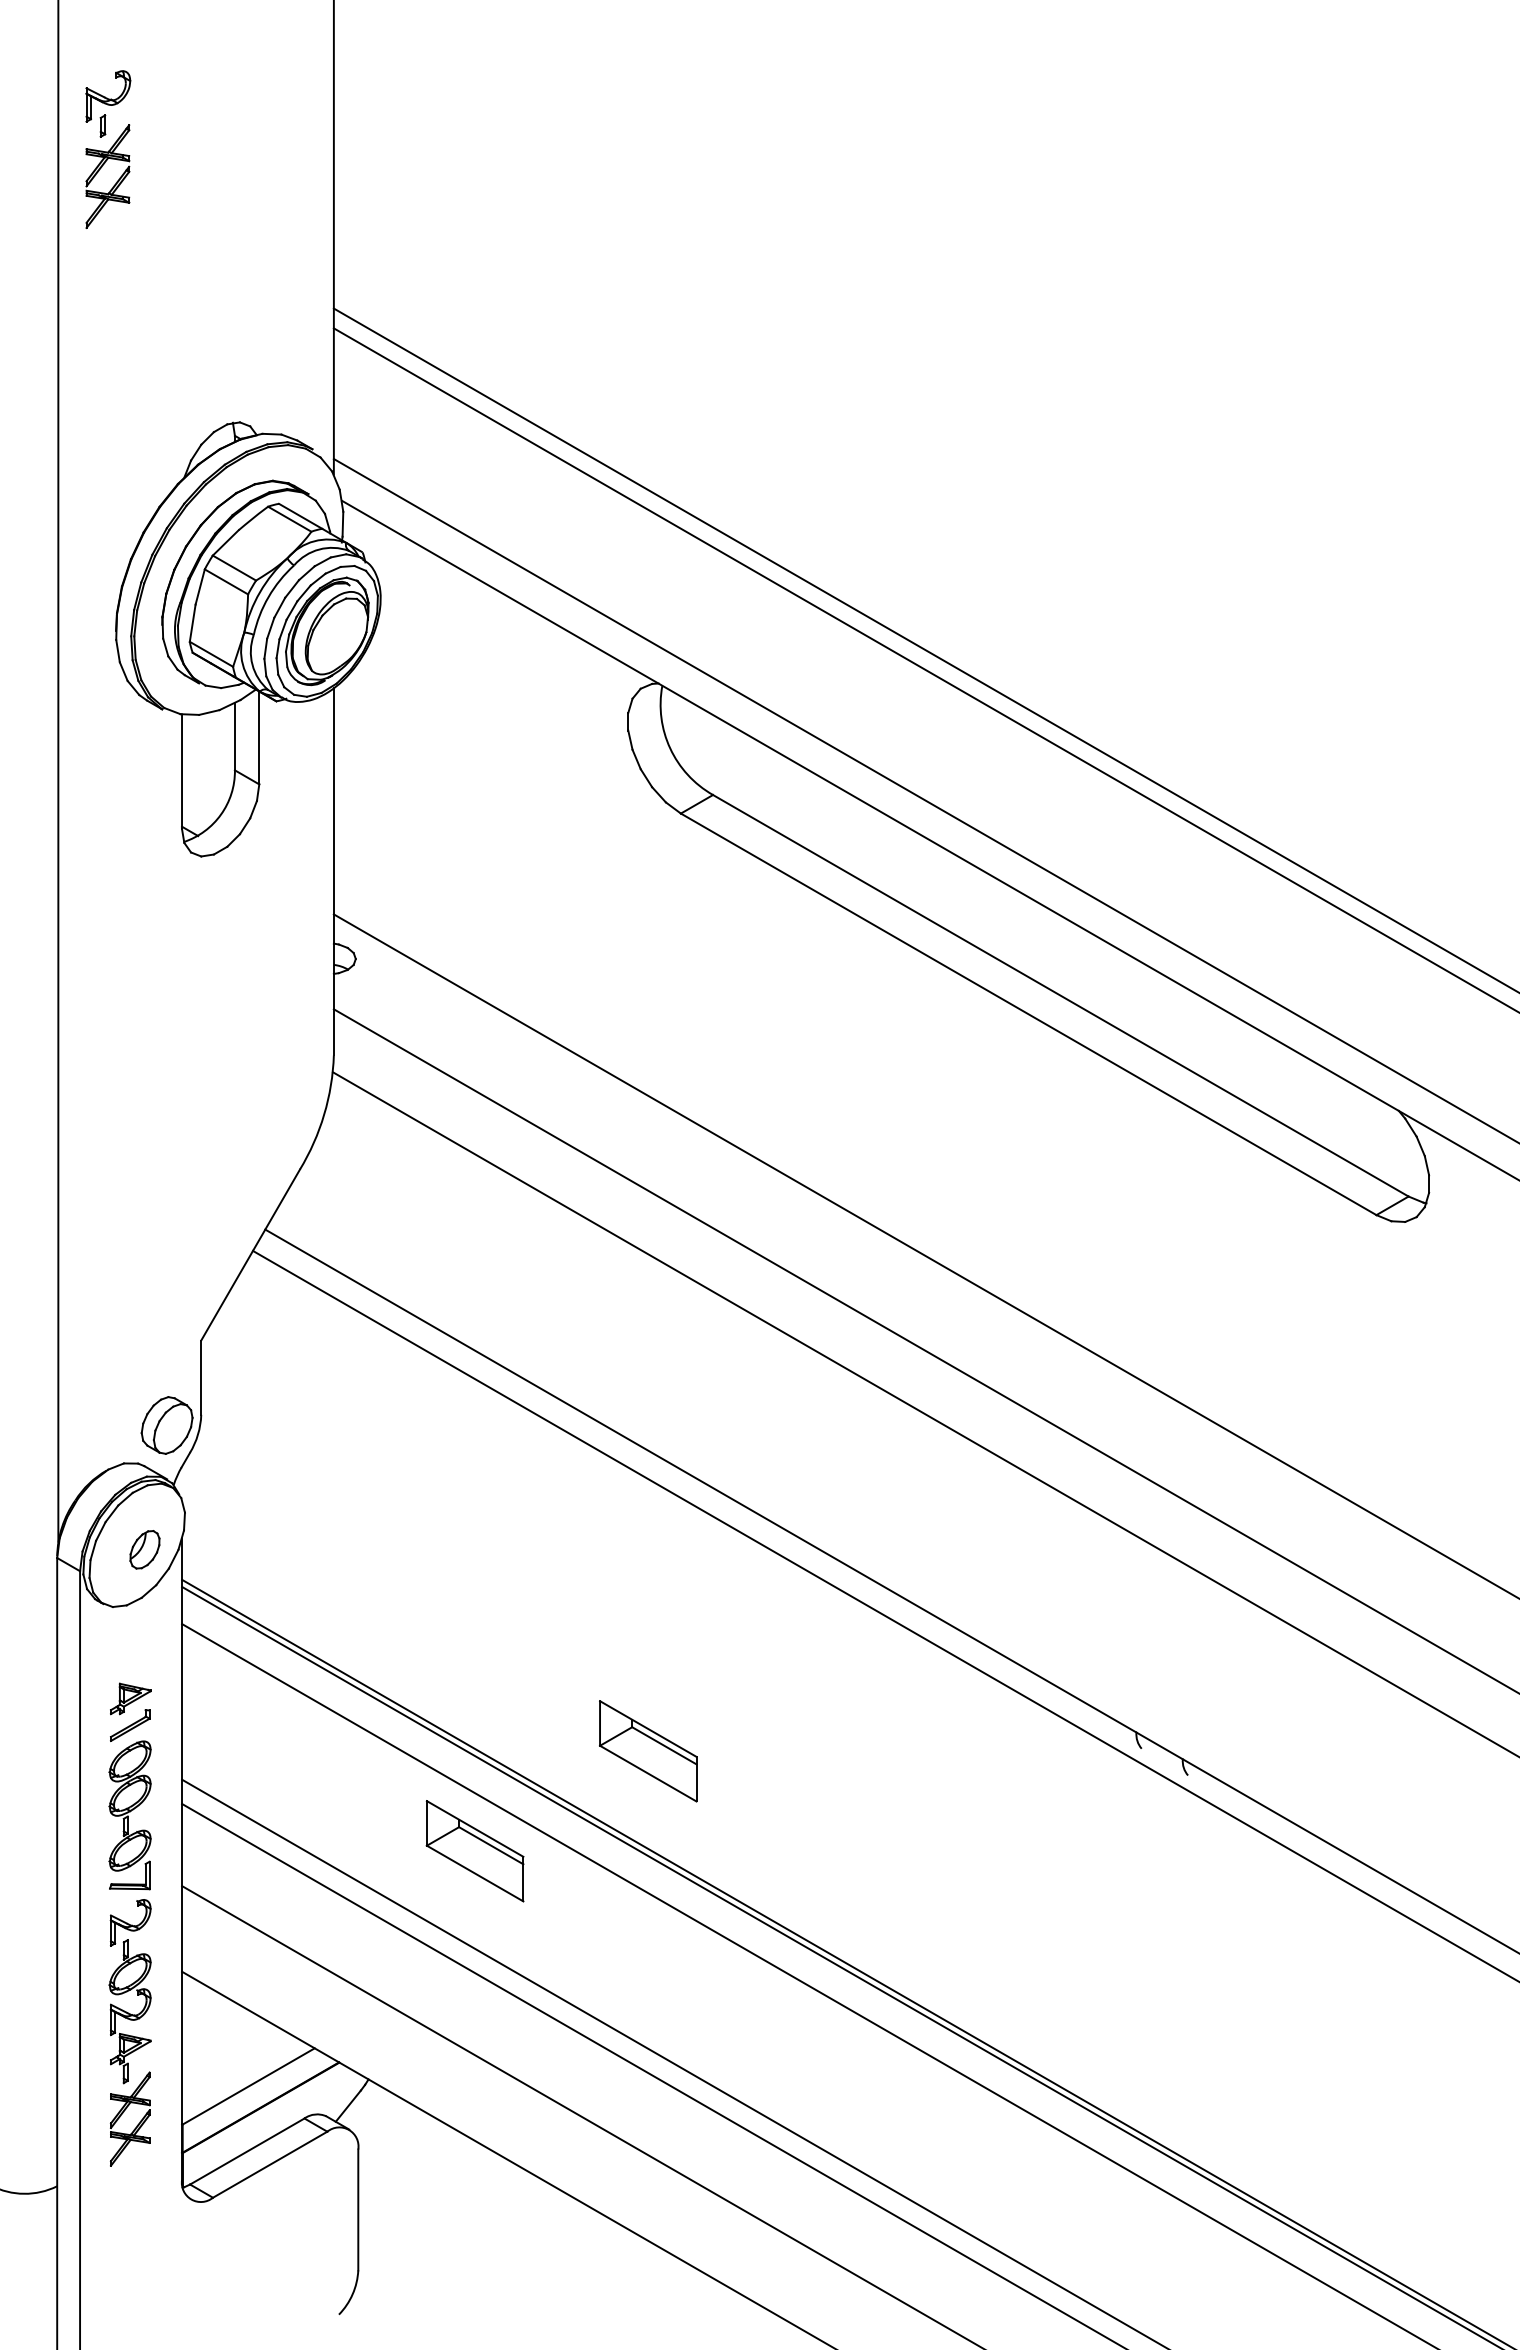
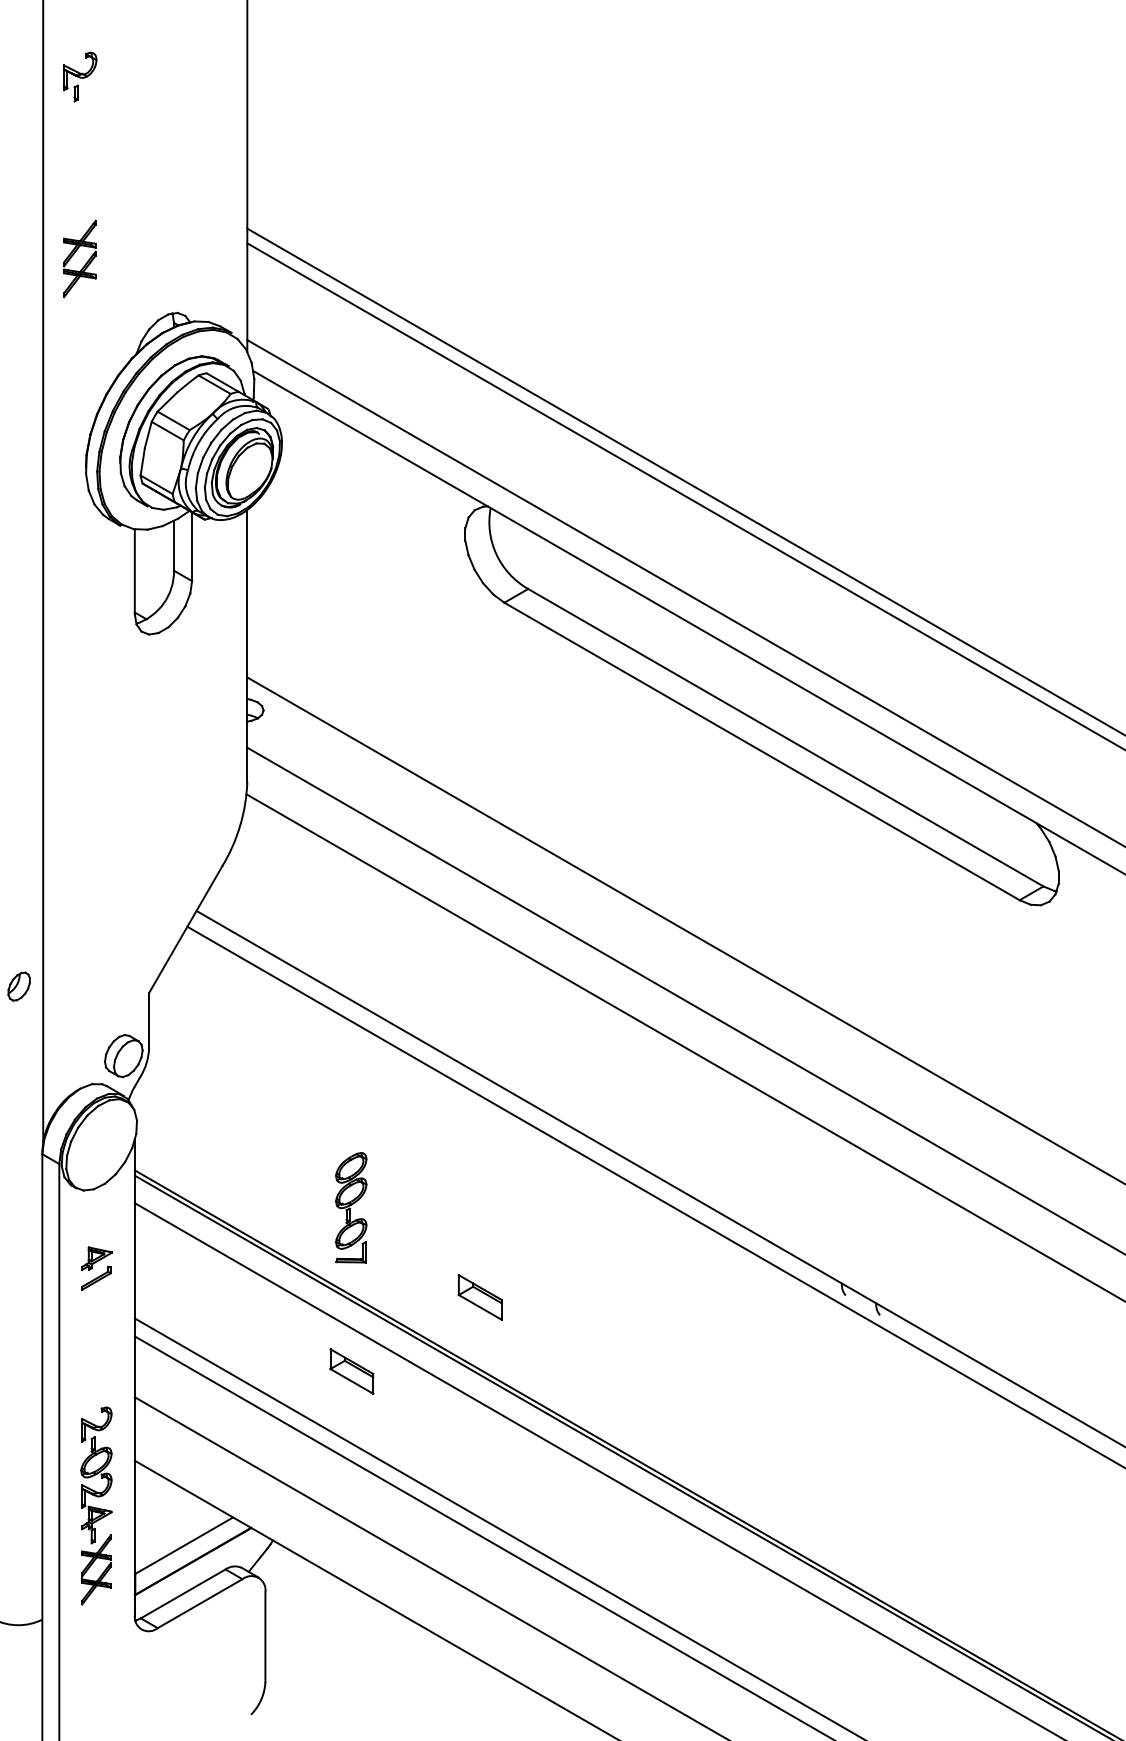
part: (99, 171) -> (73, 255), moved
part: (144, 1549) -> (18, 986), moved
part: (648, 1751) -> (480, 1297), size x0.6
part: (129, 1815) -> (350, 1207), moved
part: (474, 1851) -> (351, 1371), size x0.6

